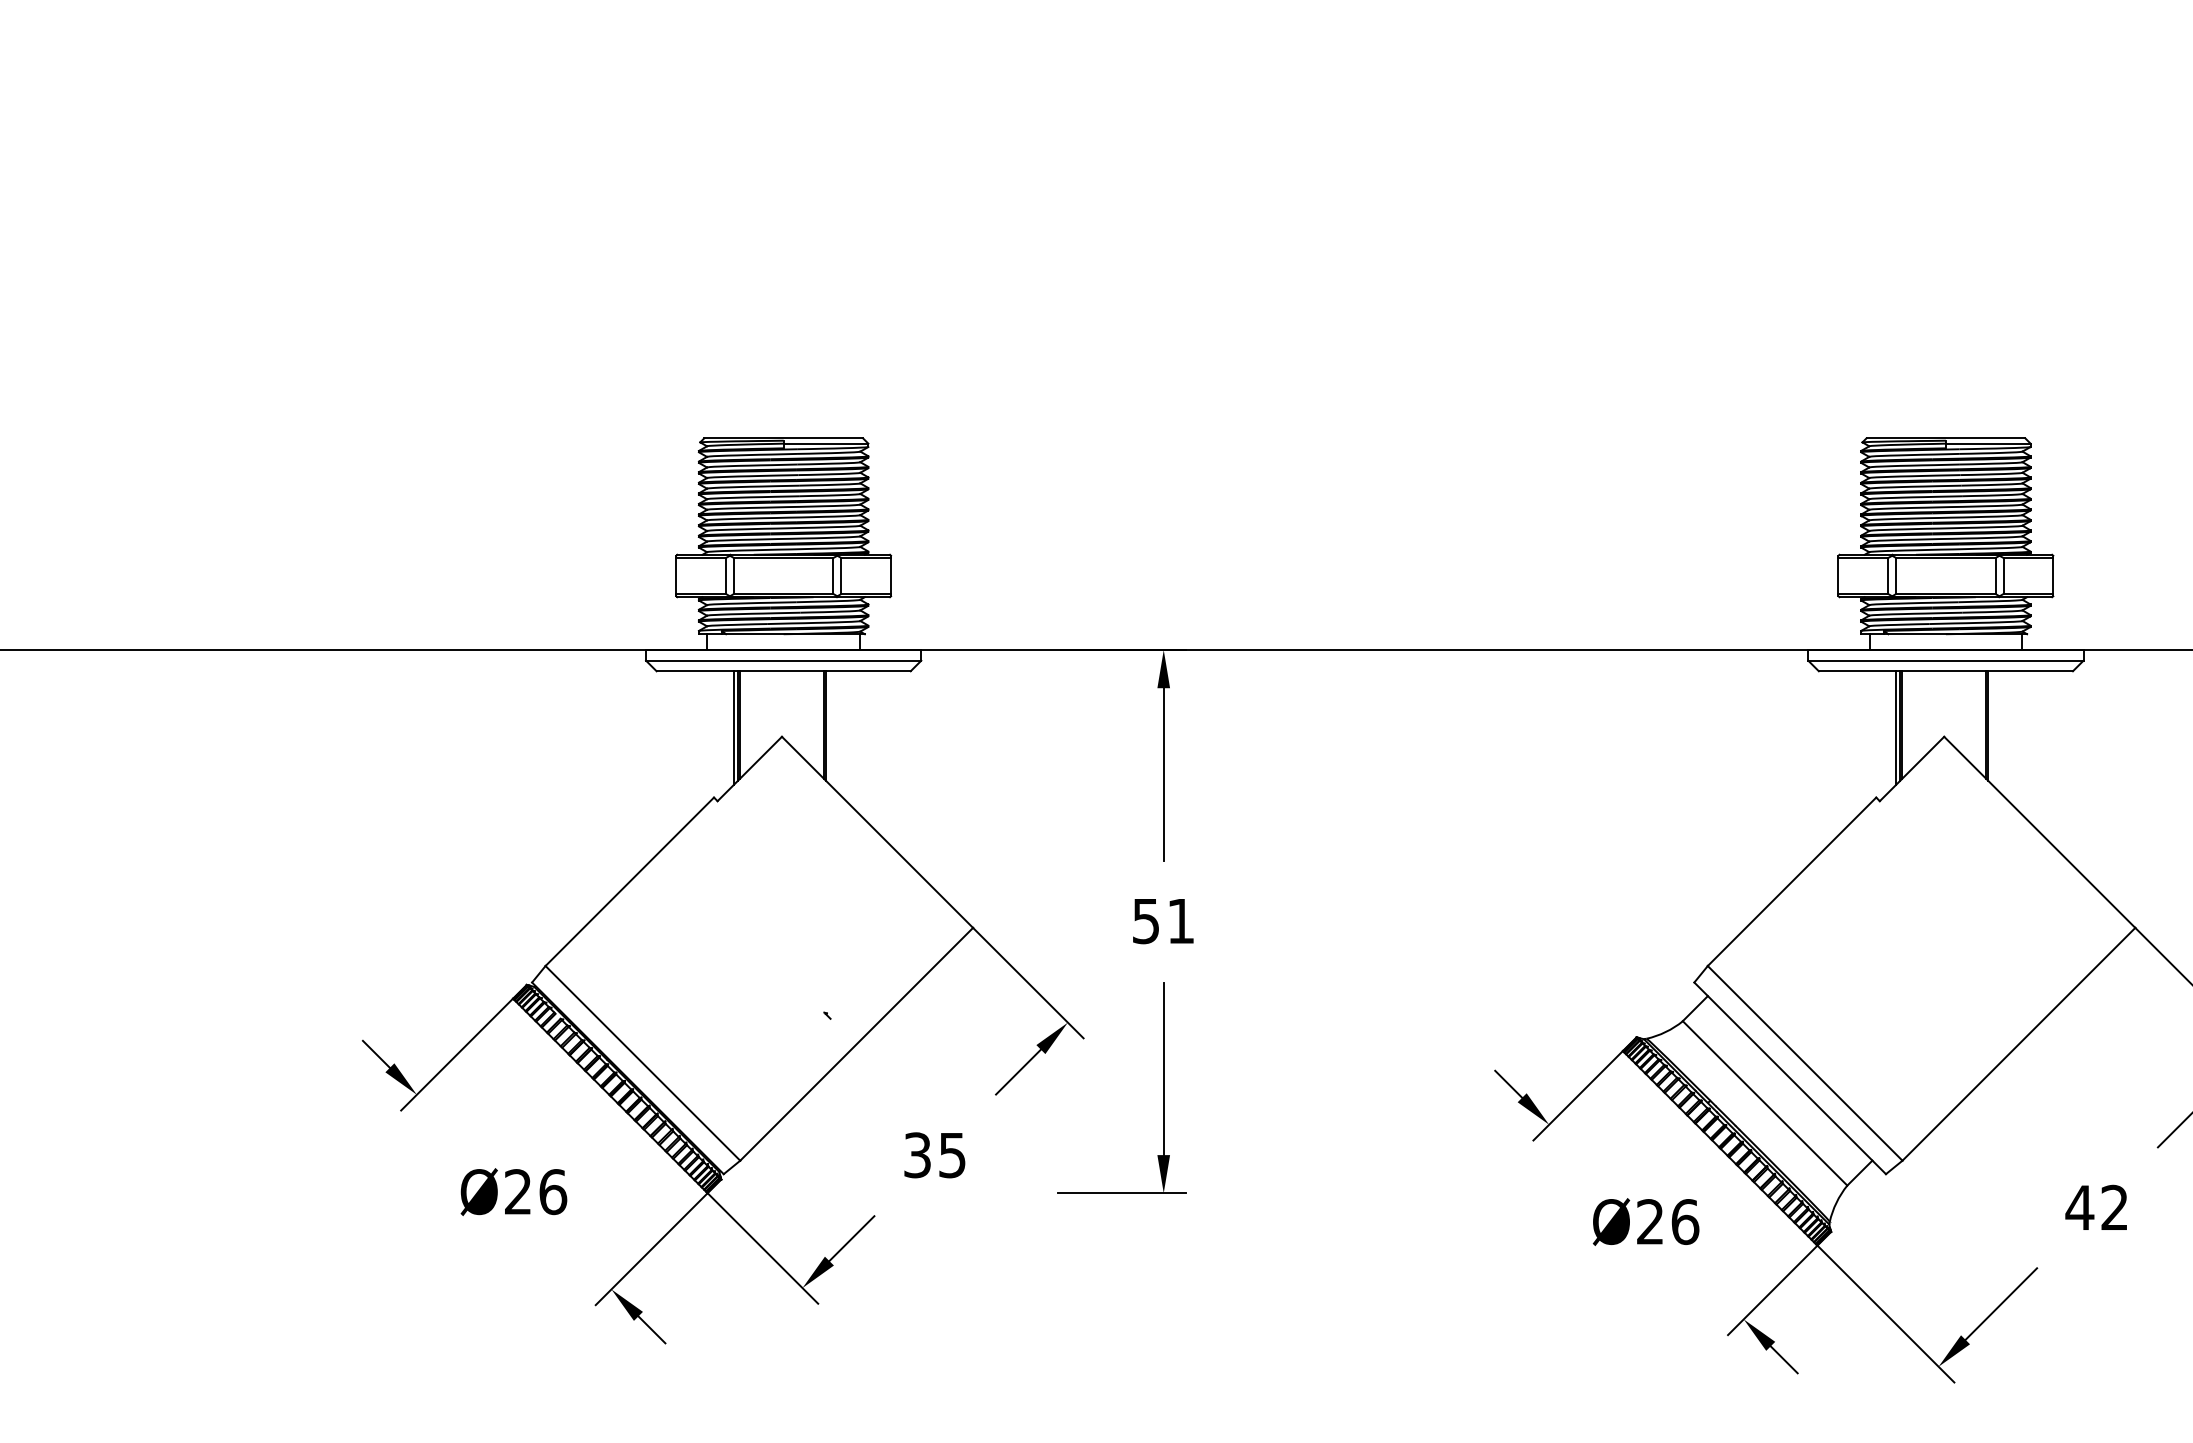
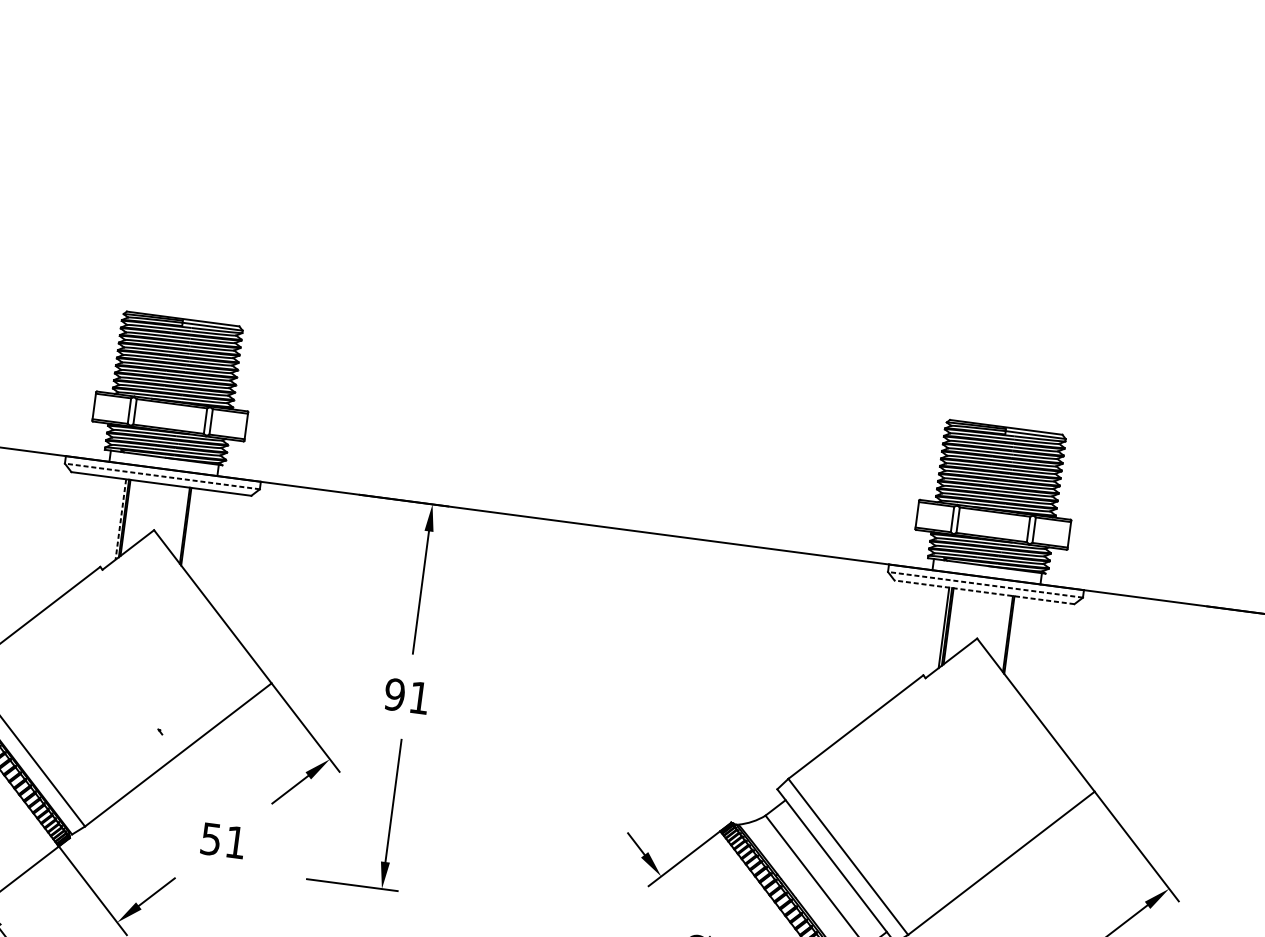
line: (783, 660) -> (162, 476), solid -> dashed
line: (1945, 660) -> (985, 584), solid -> dashed
line: (1945, 671) -> (984, 592), solid -> dashed
line: (733, 728) -> (120, 519), solid -> dashed
text: (1145, 921) -> (394, 694), 51 -> 91
text: (934, 1155) -> (223, 840), 35 -> 51

